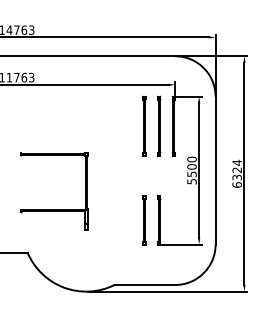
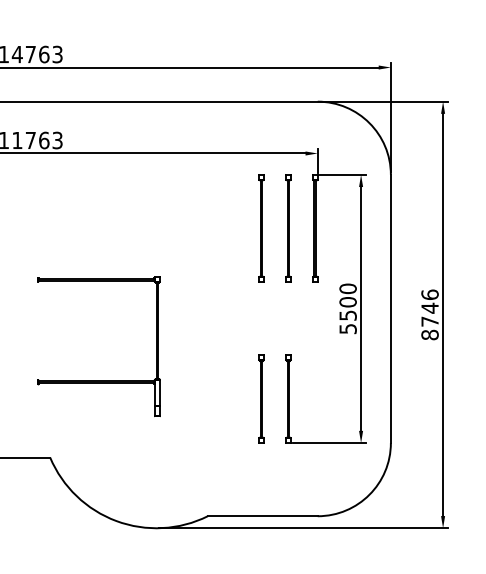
text: (237, 173) -> (430, 314), 6324 -> 8746

